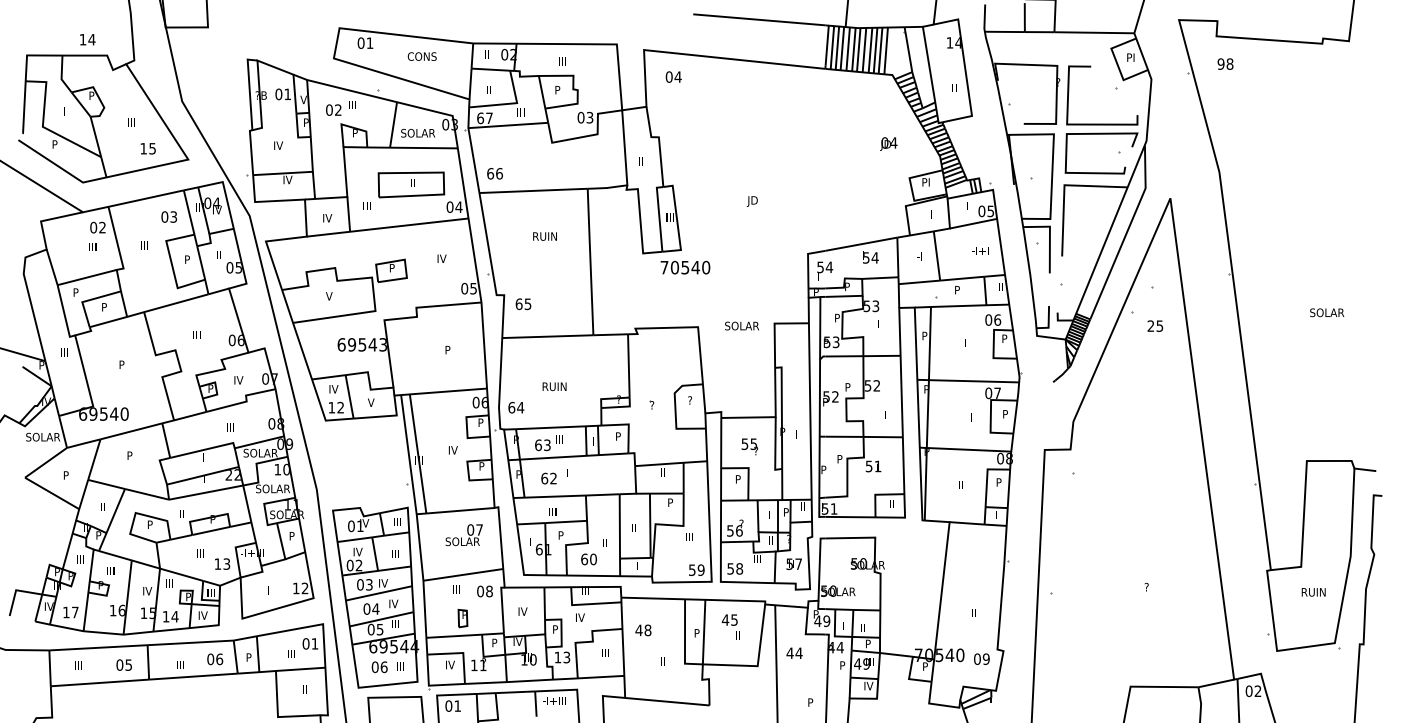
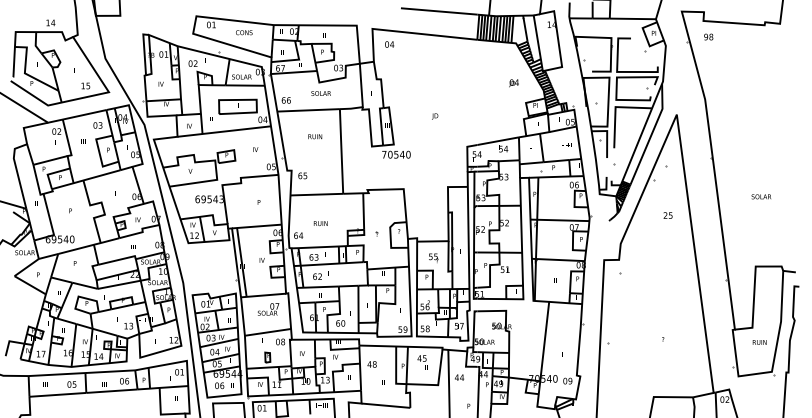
text: (1325, 312) -> (760, 196), moved
text: (740, 326) -> (320, 93), moved
text: (1154, 326) -> (667, 215), moved

